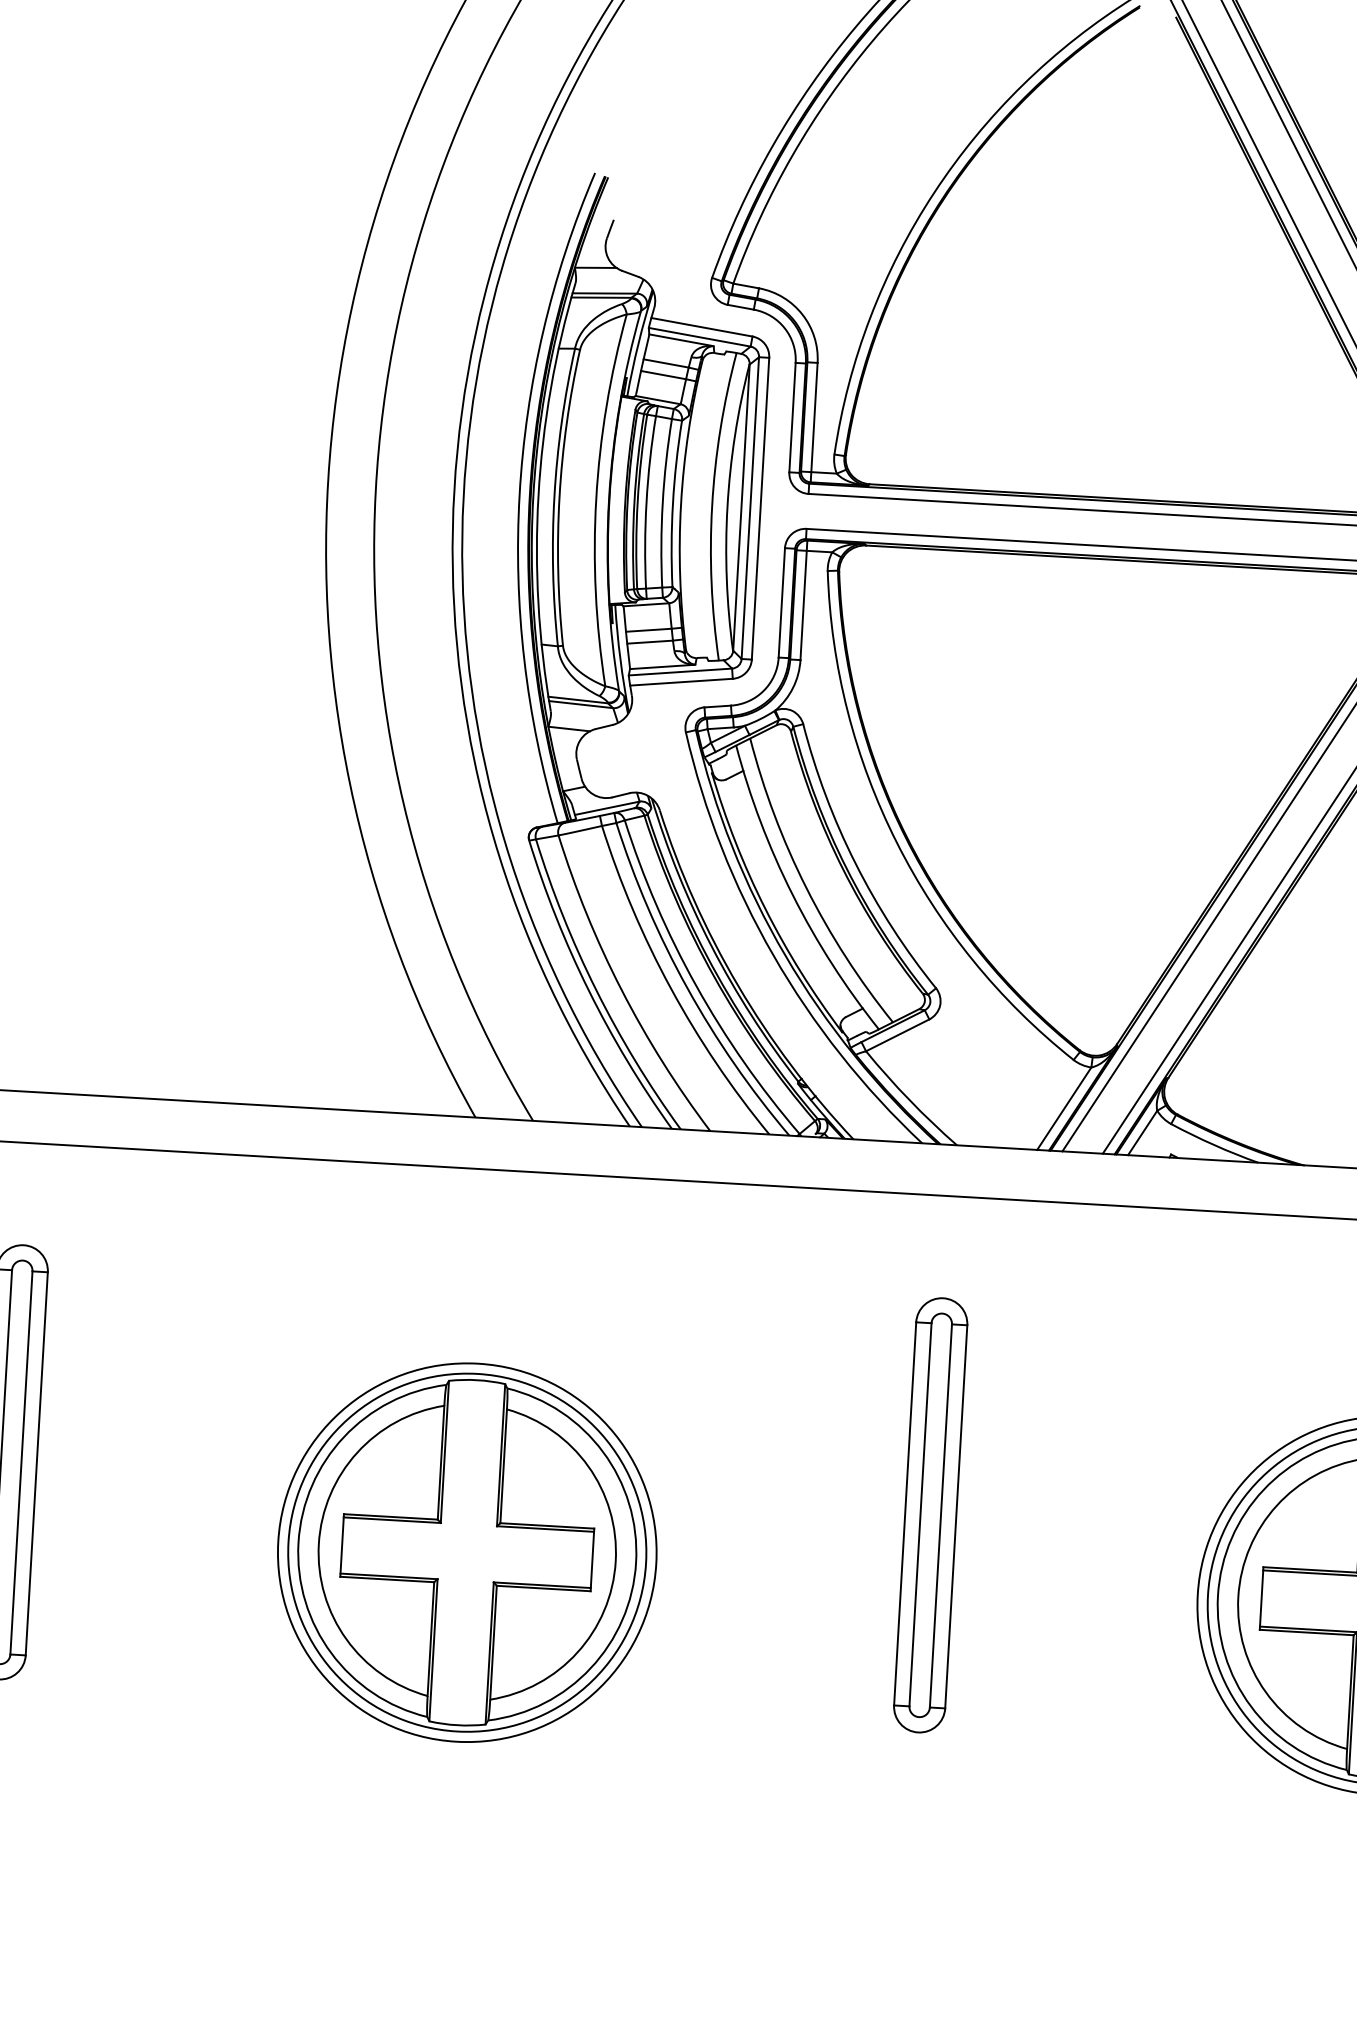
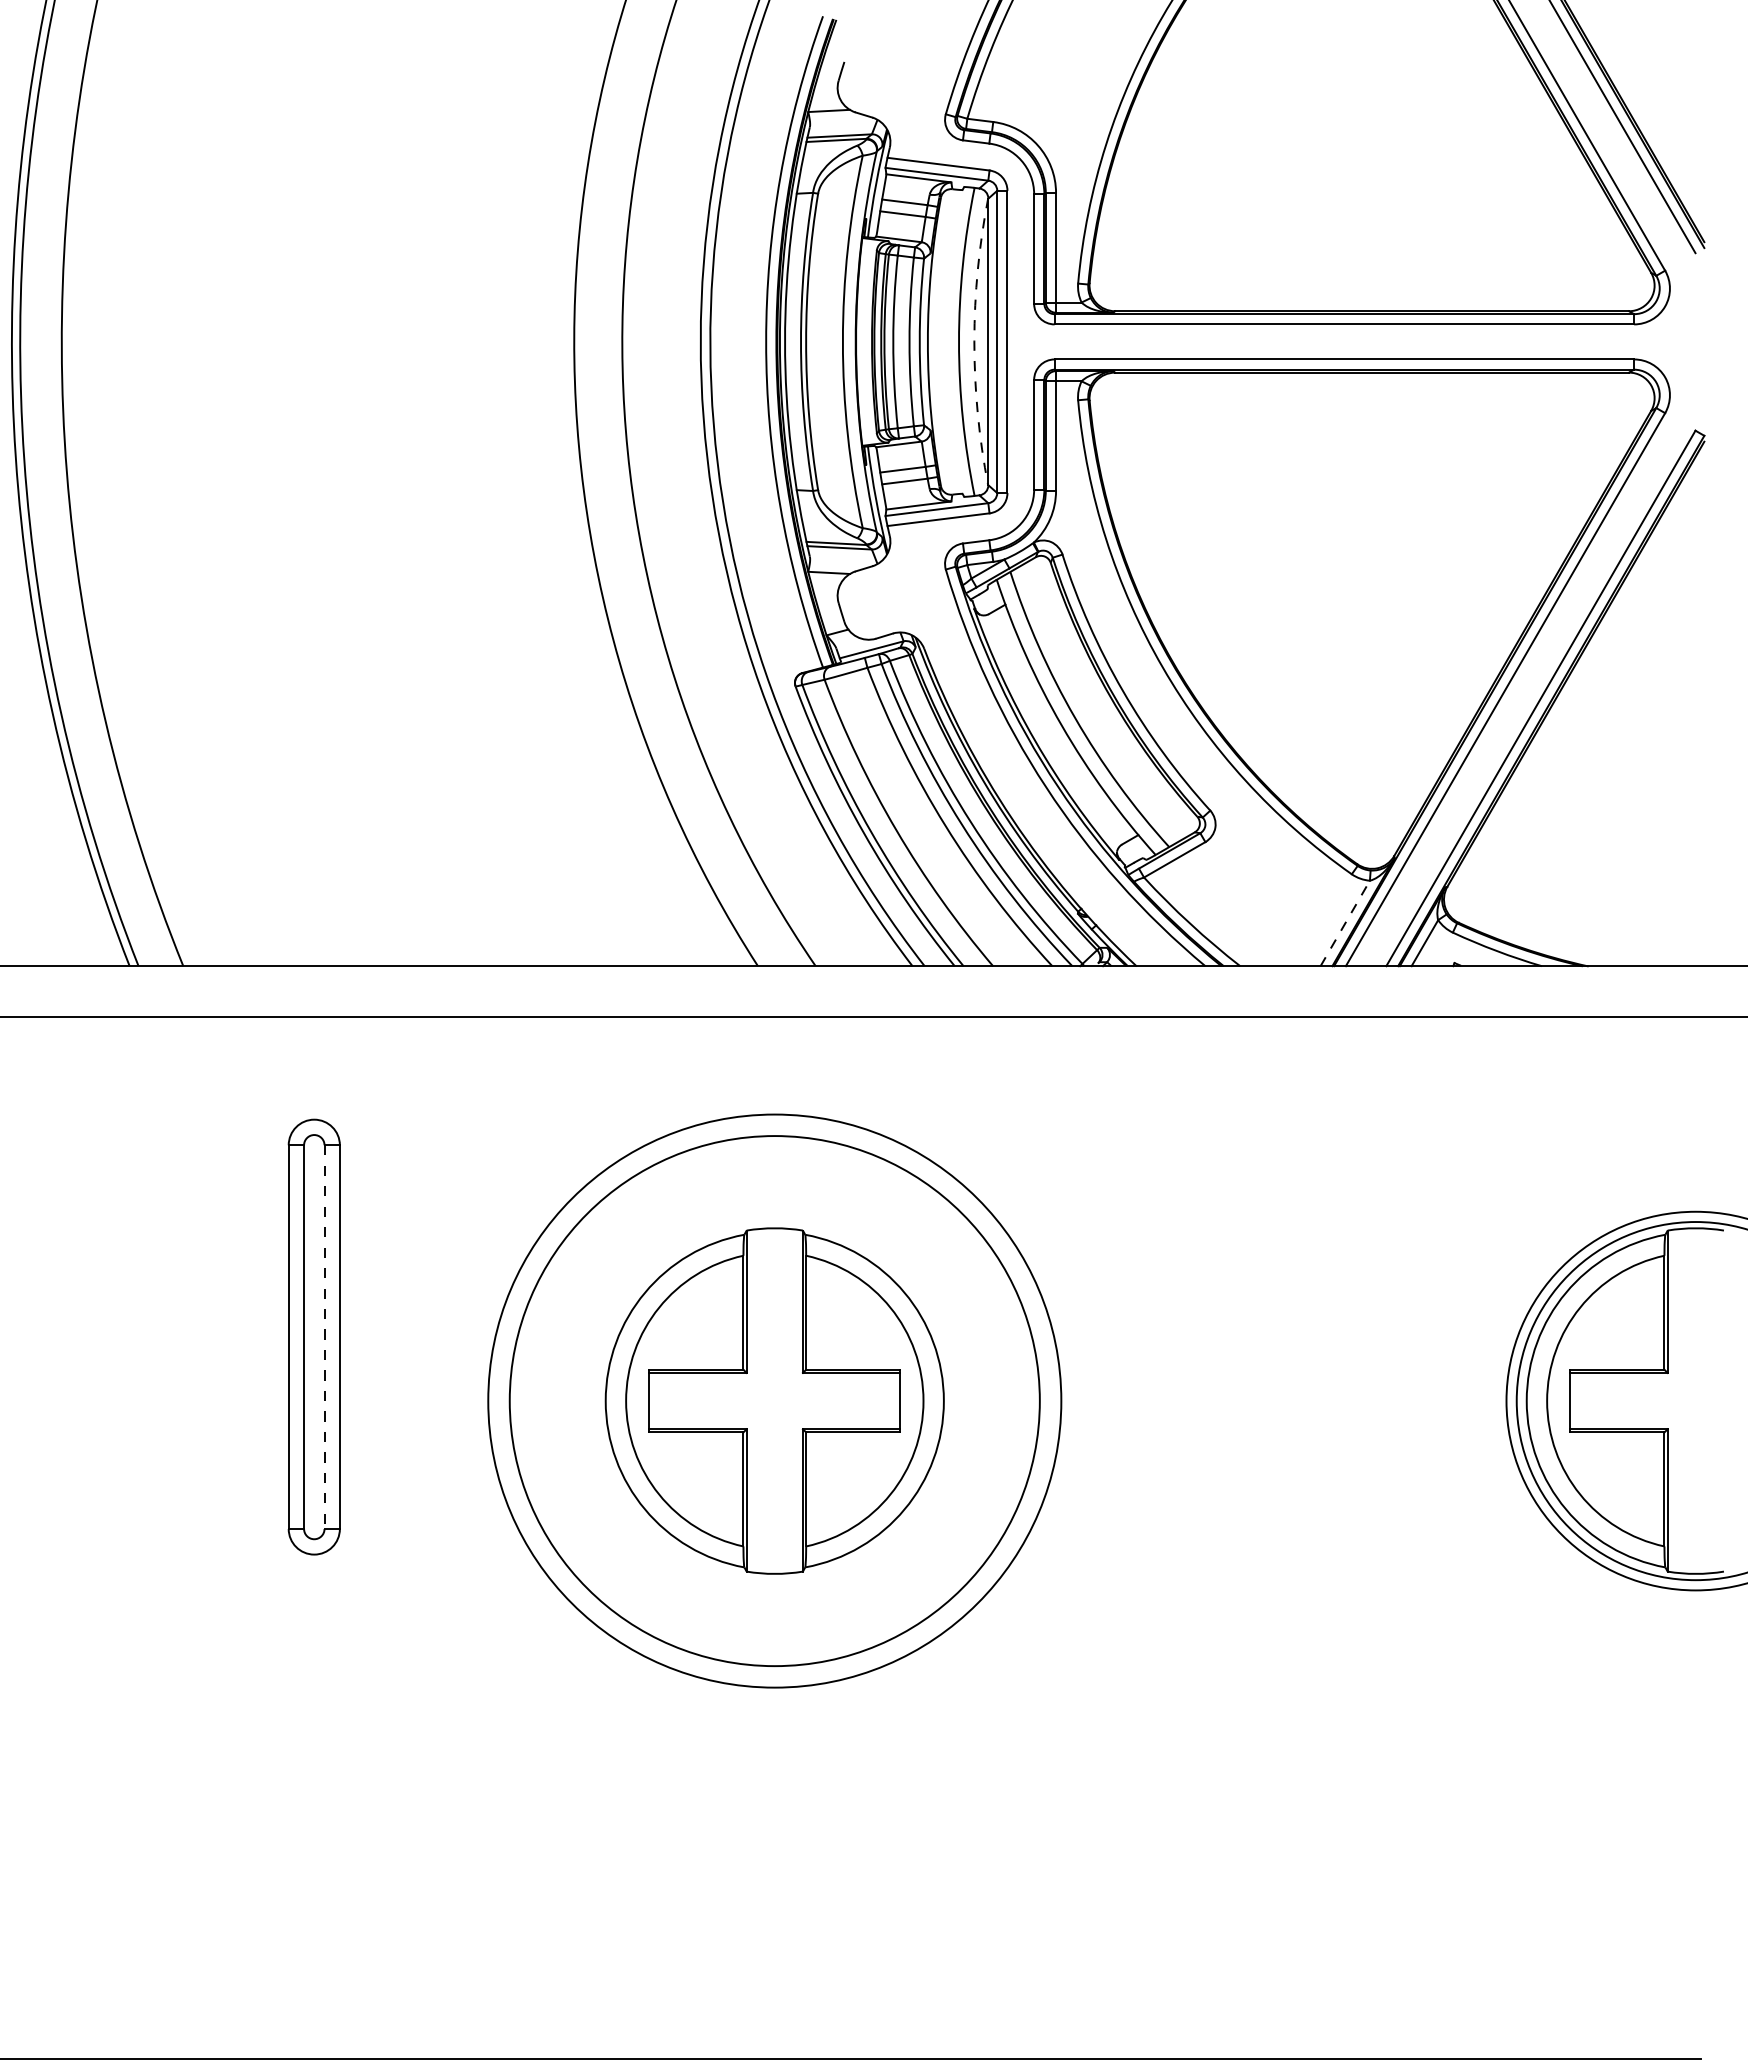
arc: (727, 506) -> (974, 341), solid -> dashed
line: (1064, 1108) -> (1345, 923), solid -> dashed
line: (21, 1463) -> (324, 1337), solid -> dashed
part: (929, 1514) -> (1234, 1336), removed
circle: (467, 1552) -> (774, 1400), size x1.4
circle: (466, 1553) -> (774, 1401), size x1.6

